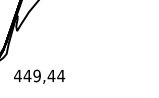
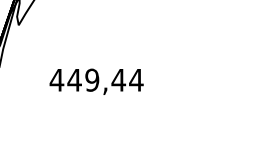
text: (39, 76) -> (96, 81), moved

